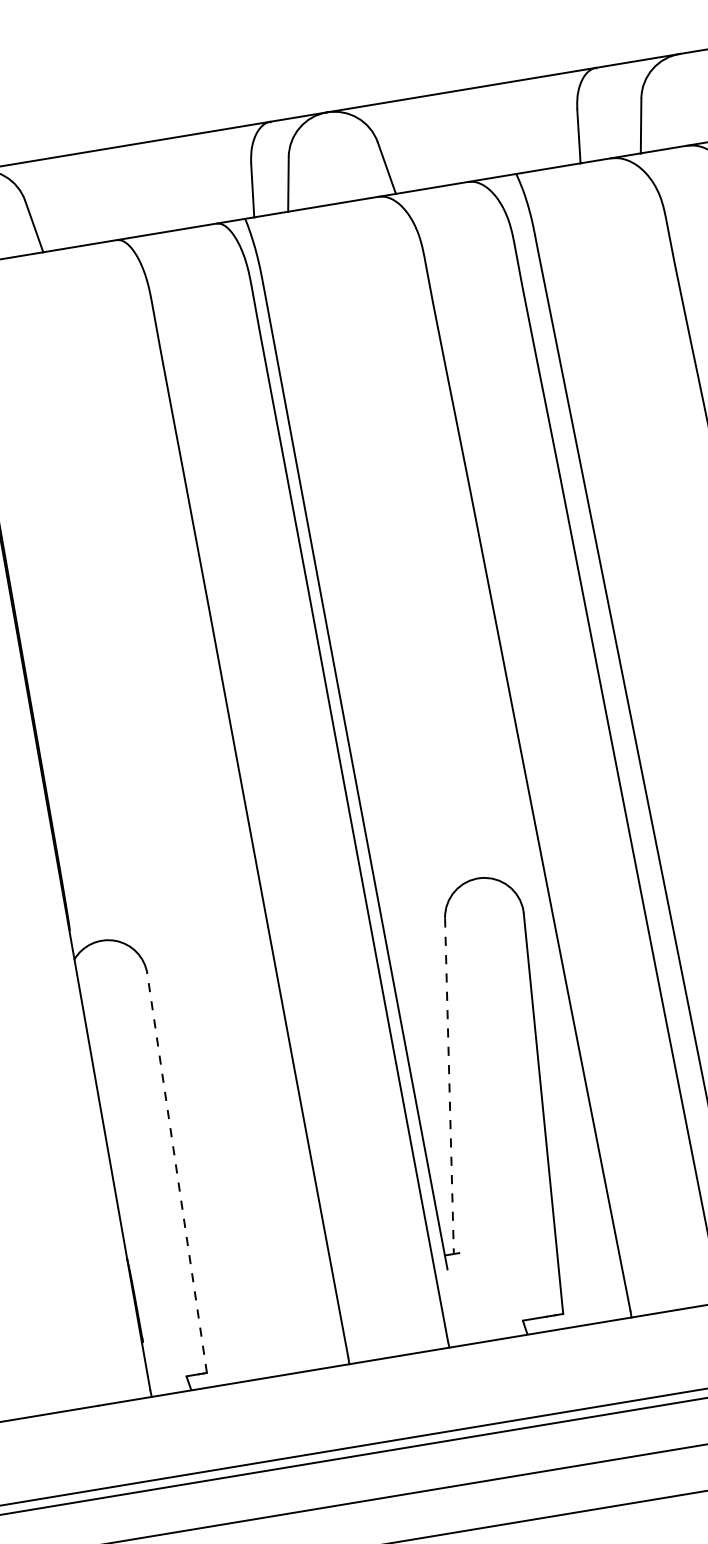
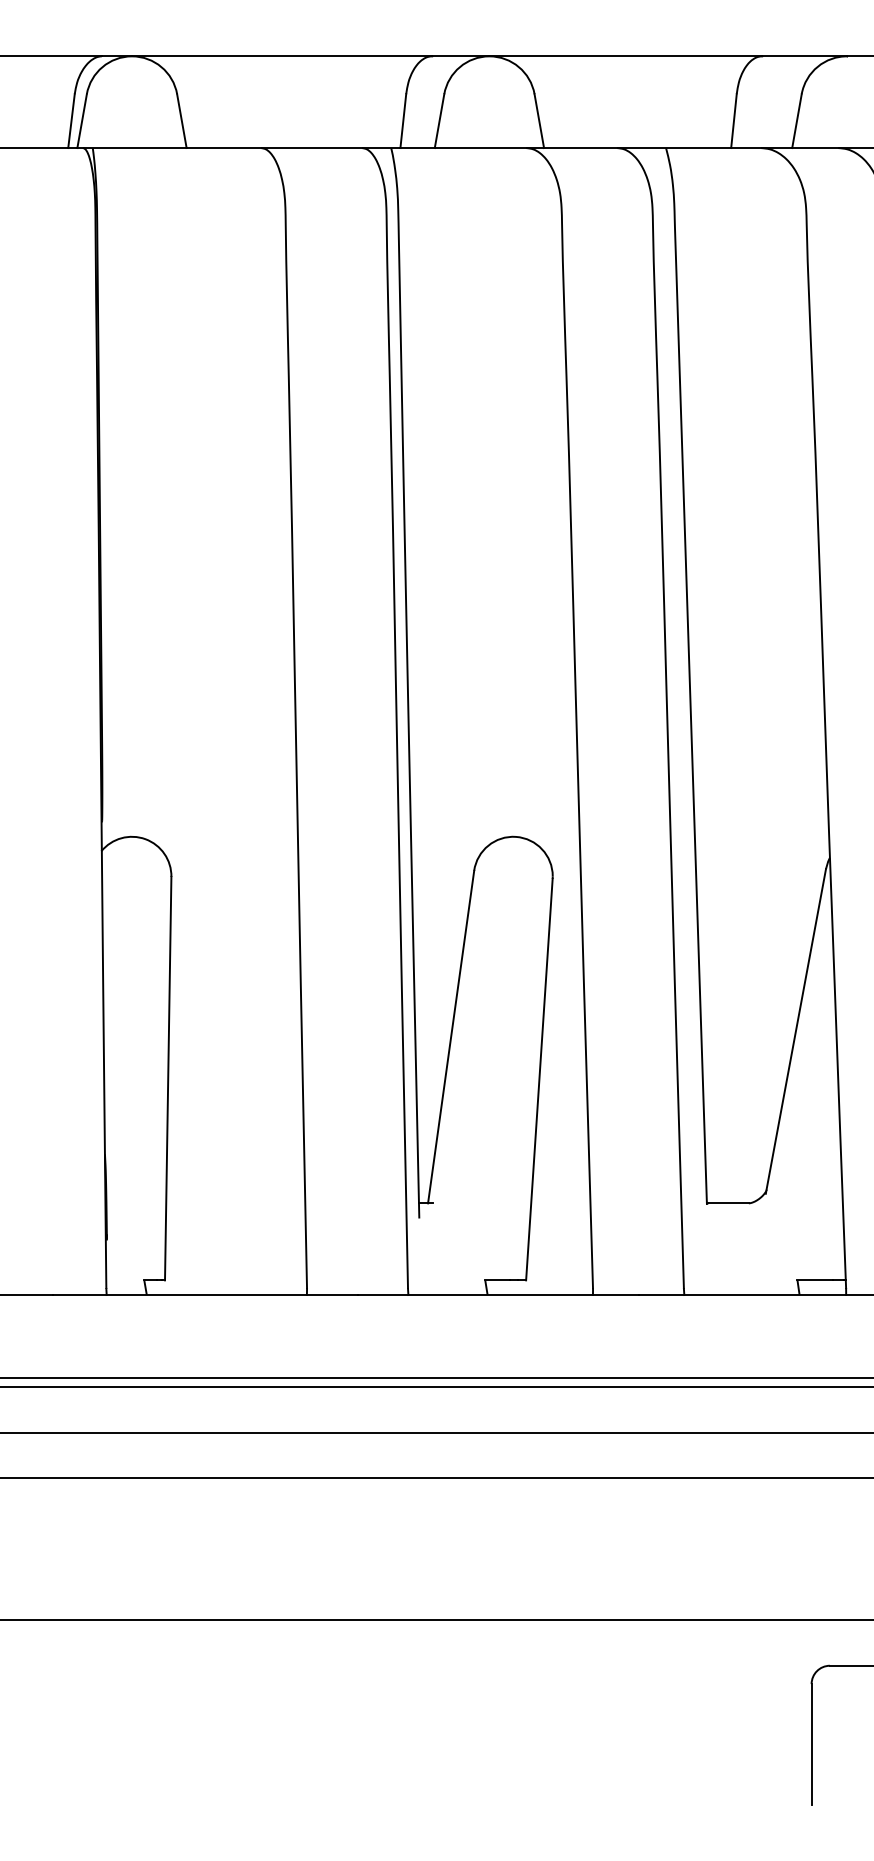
line: (449, 1086) -> (451, 1037), dashed -> solid
line: (177, 1173) -> (168, 1078), dashed -> solid

